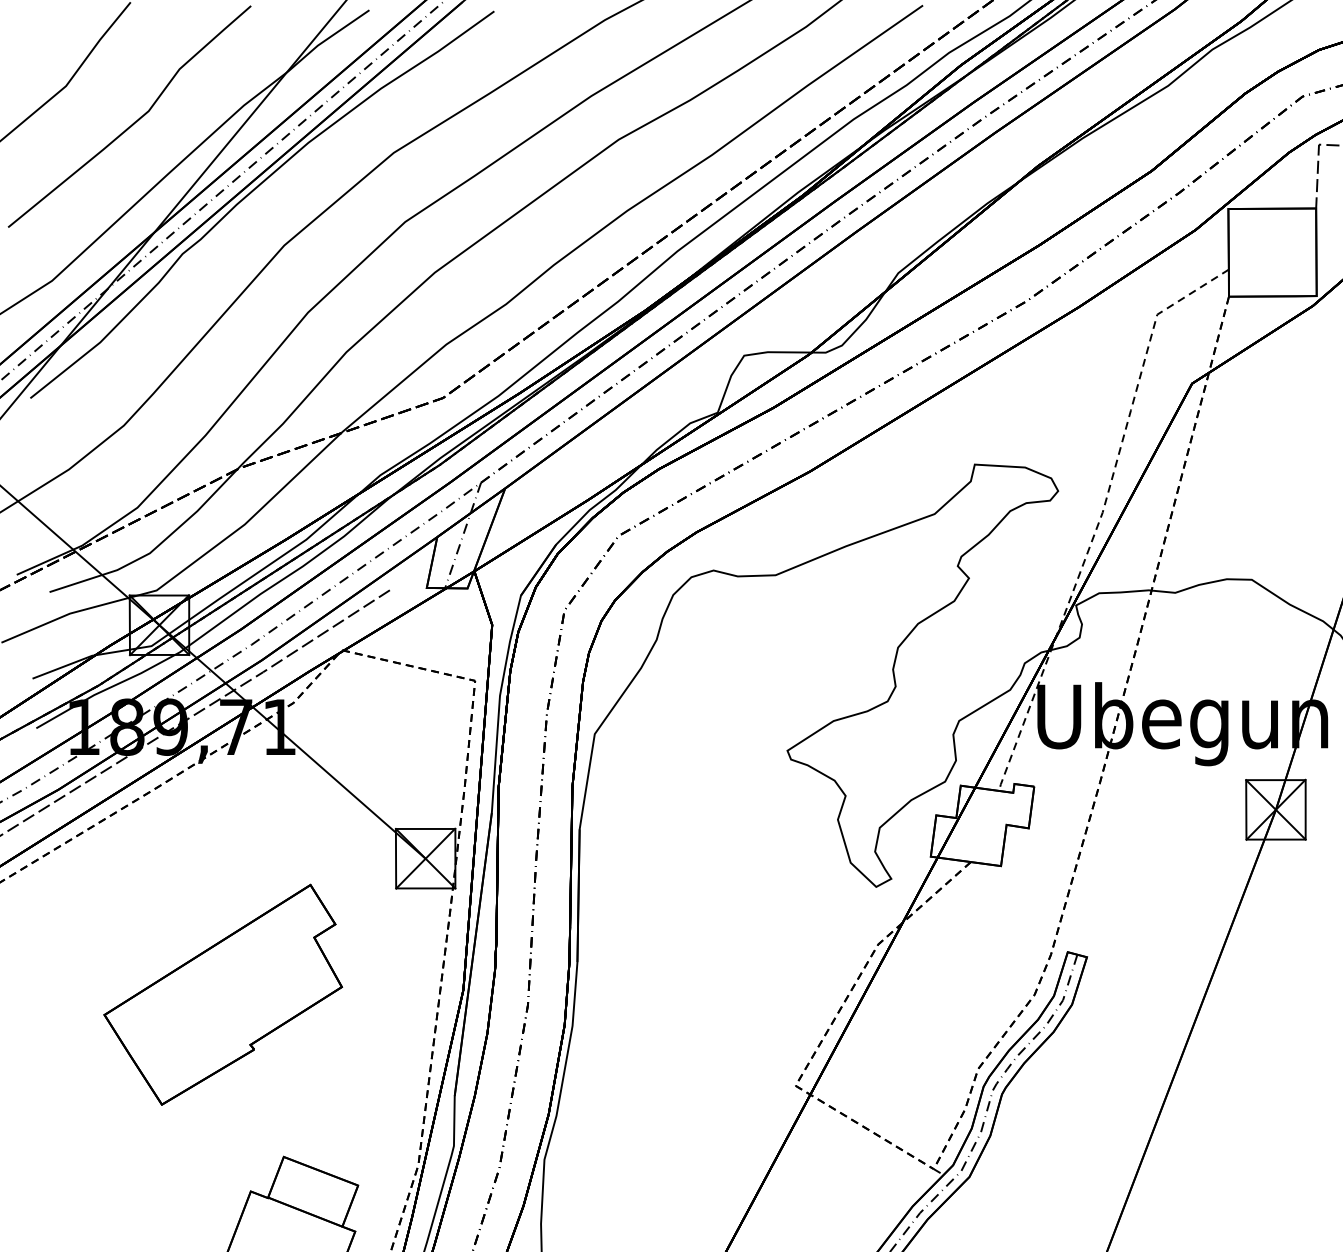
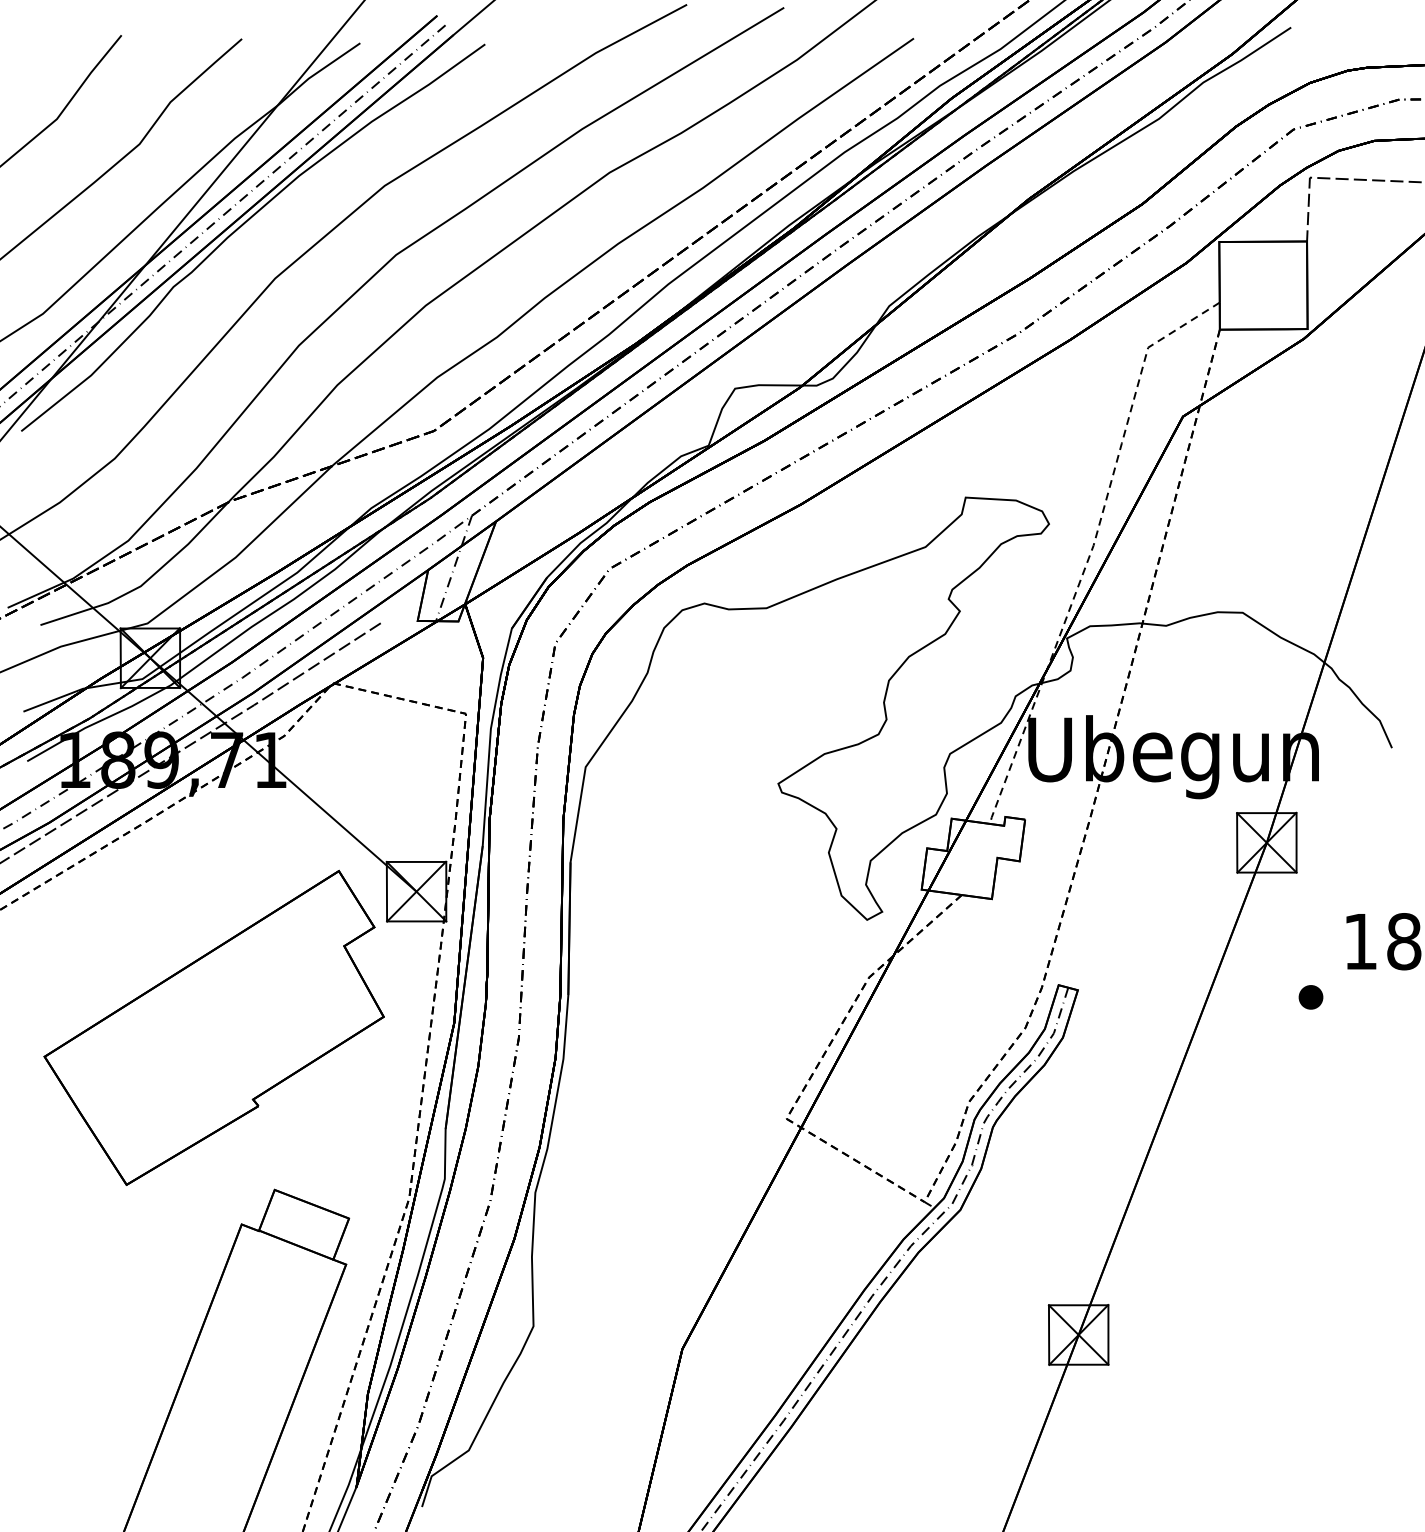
part: (1319, 964) -> (1310, 997), added
part: (222, 994) -> (213, 1027), size x1.43

